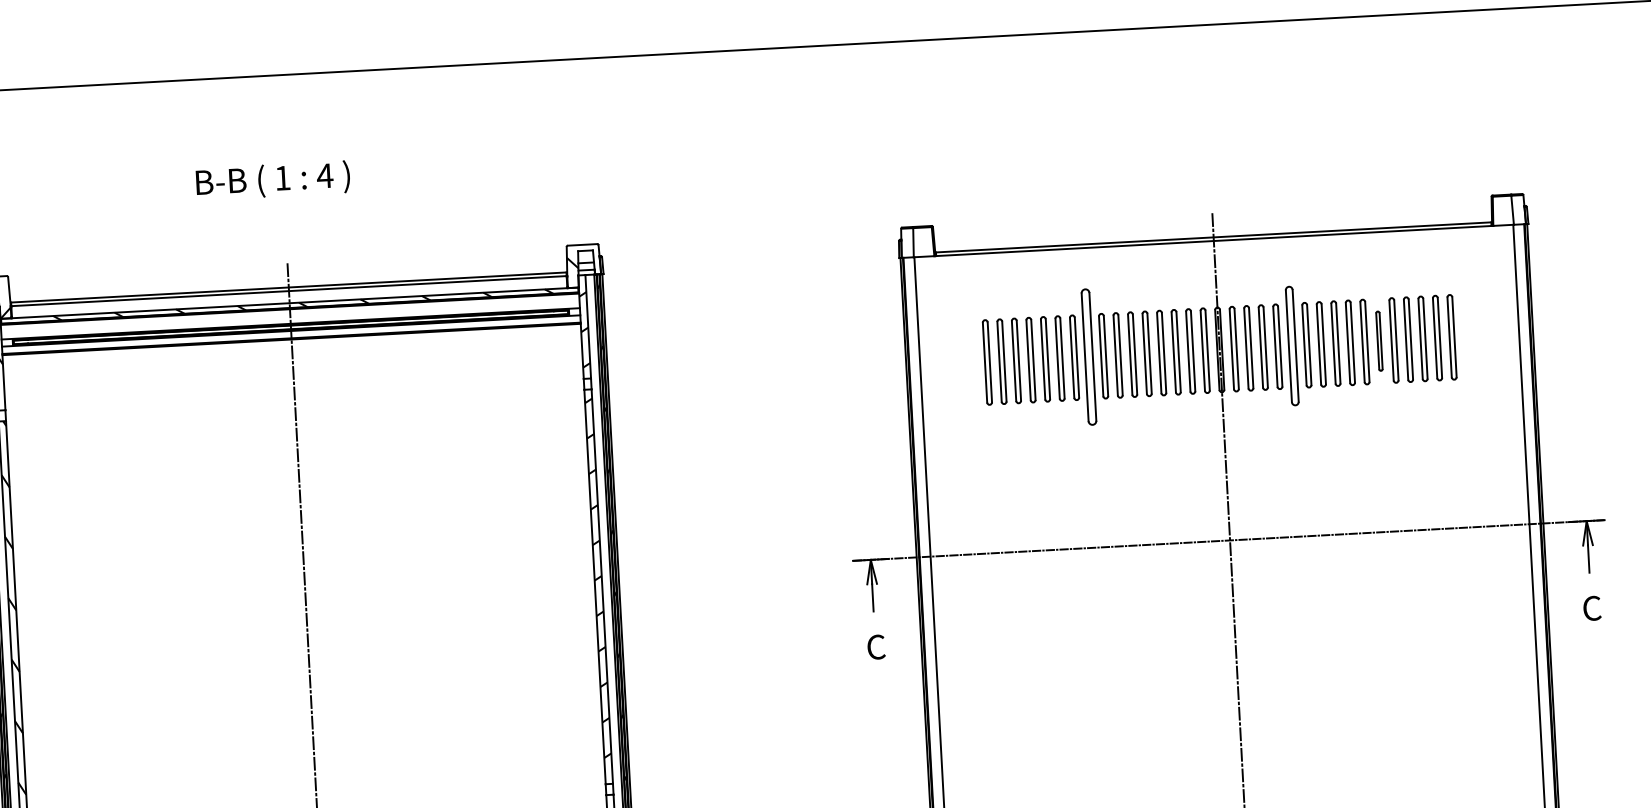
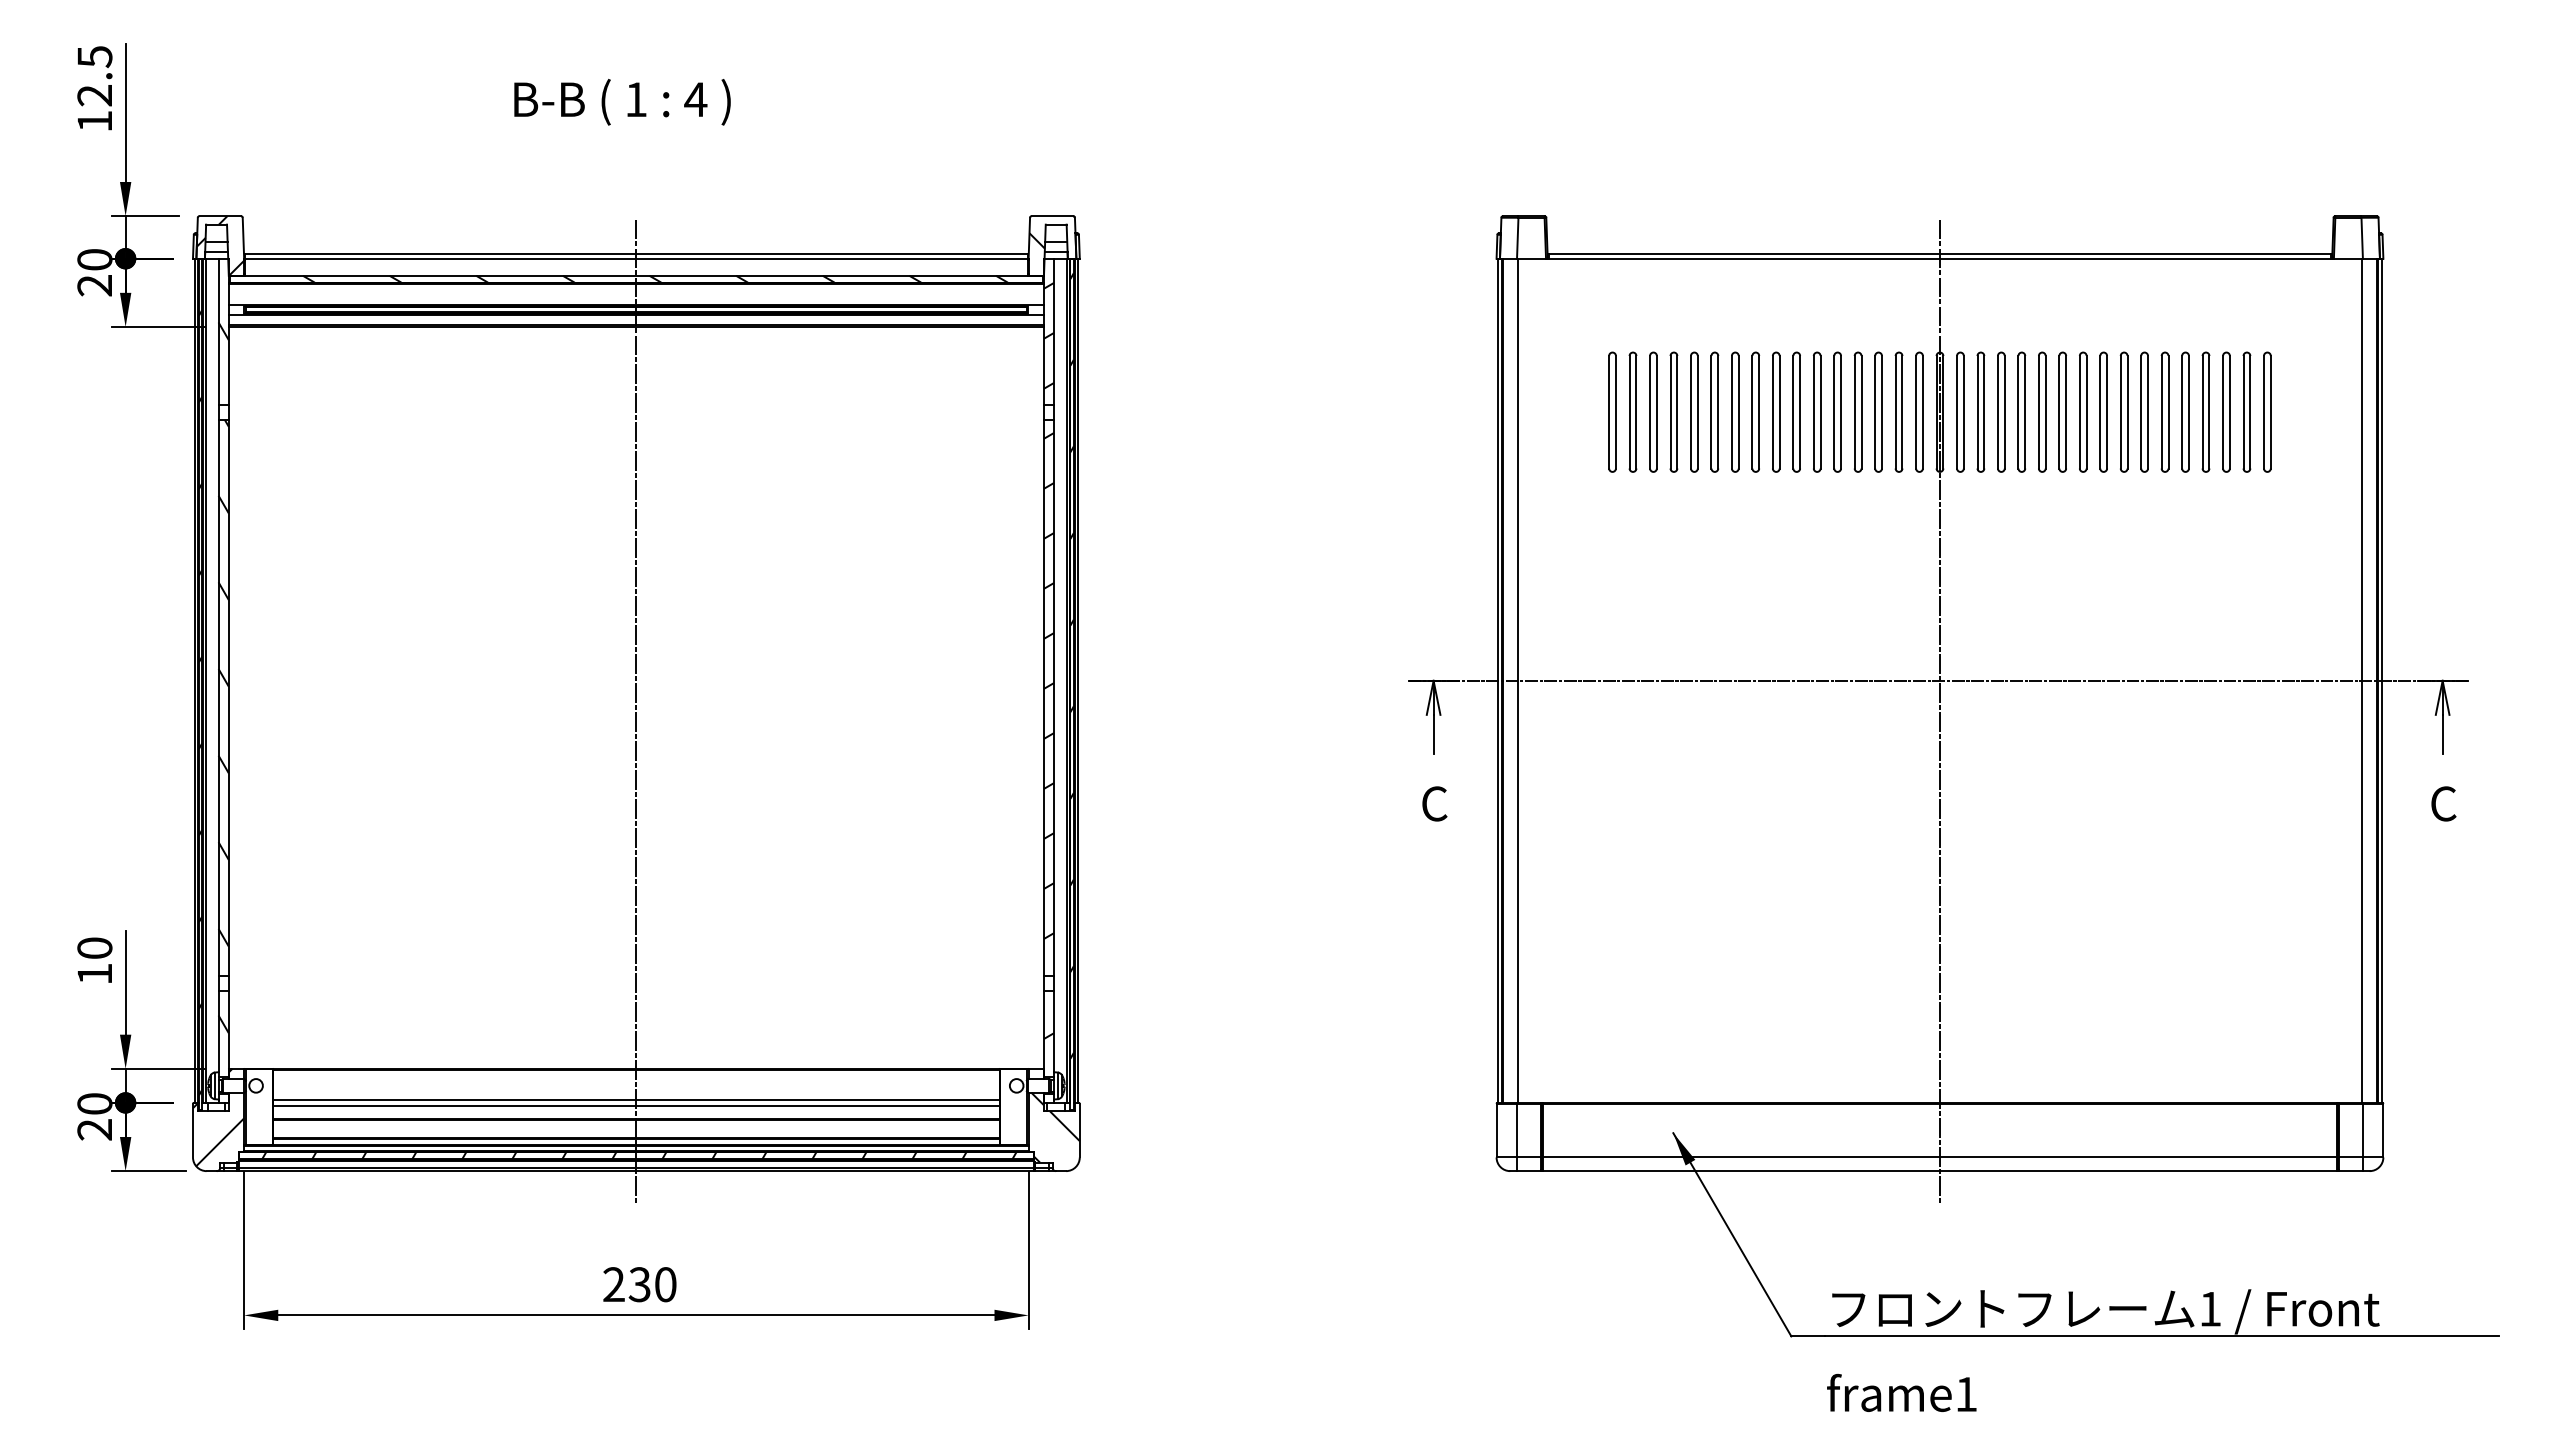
part: (1379, 340) -> (2164, 411), size x1.43
part: (1292, 345) -> (2042, 411), size x0.71
part: (1088, 356) -> (1755, 411), size x0.62

